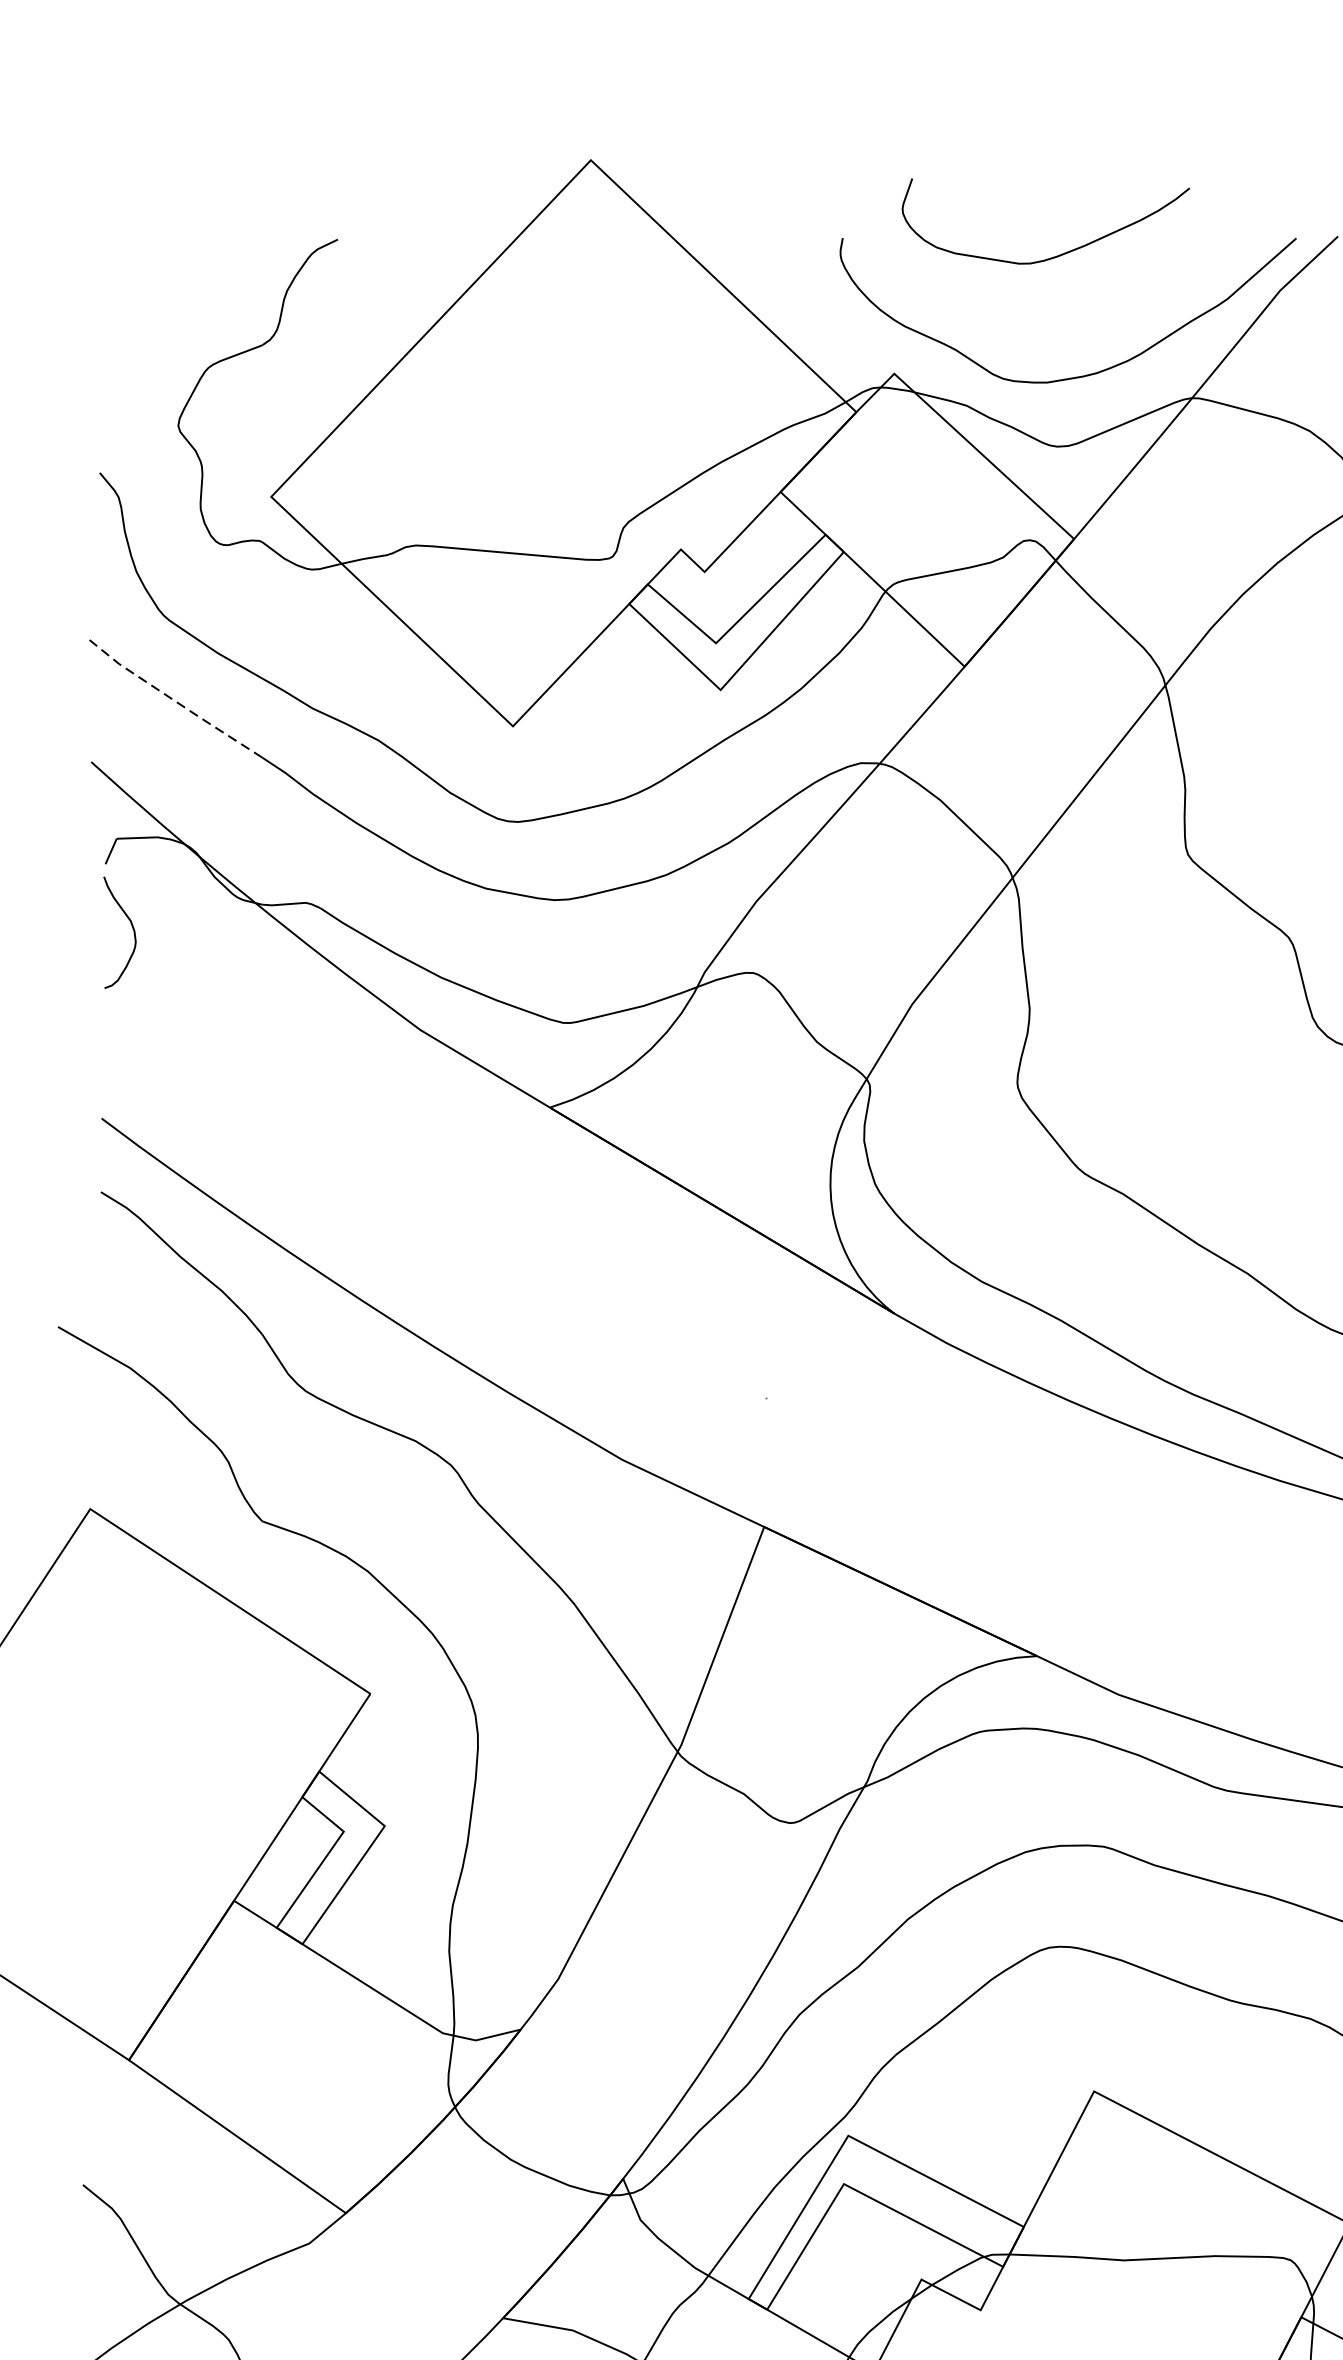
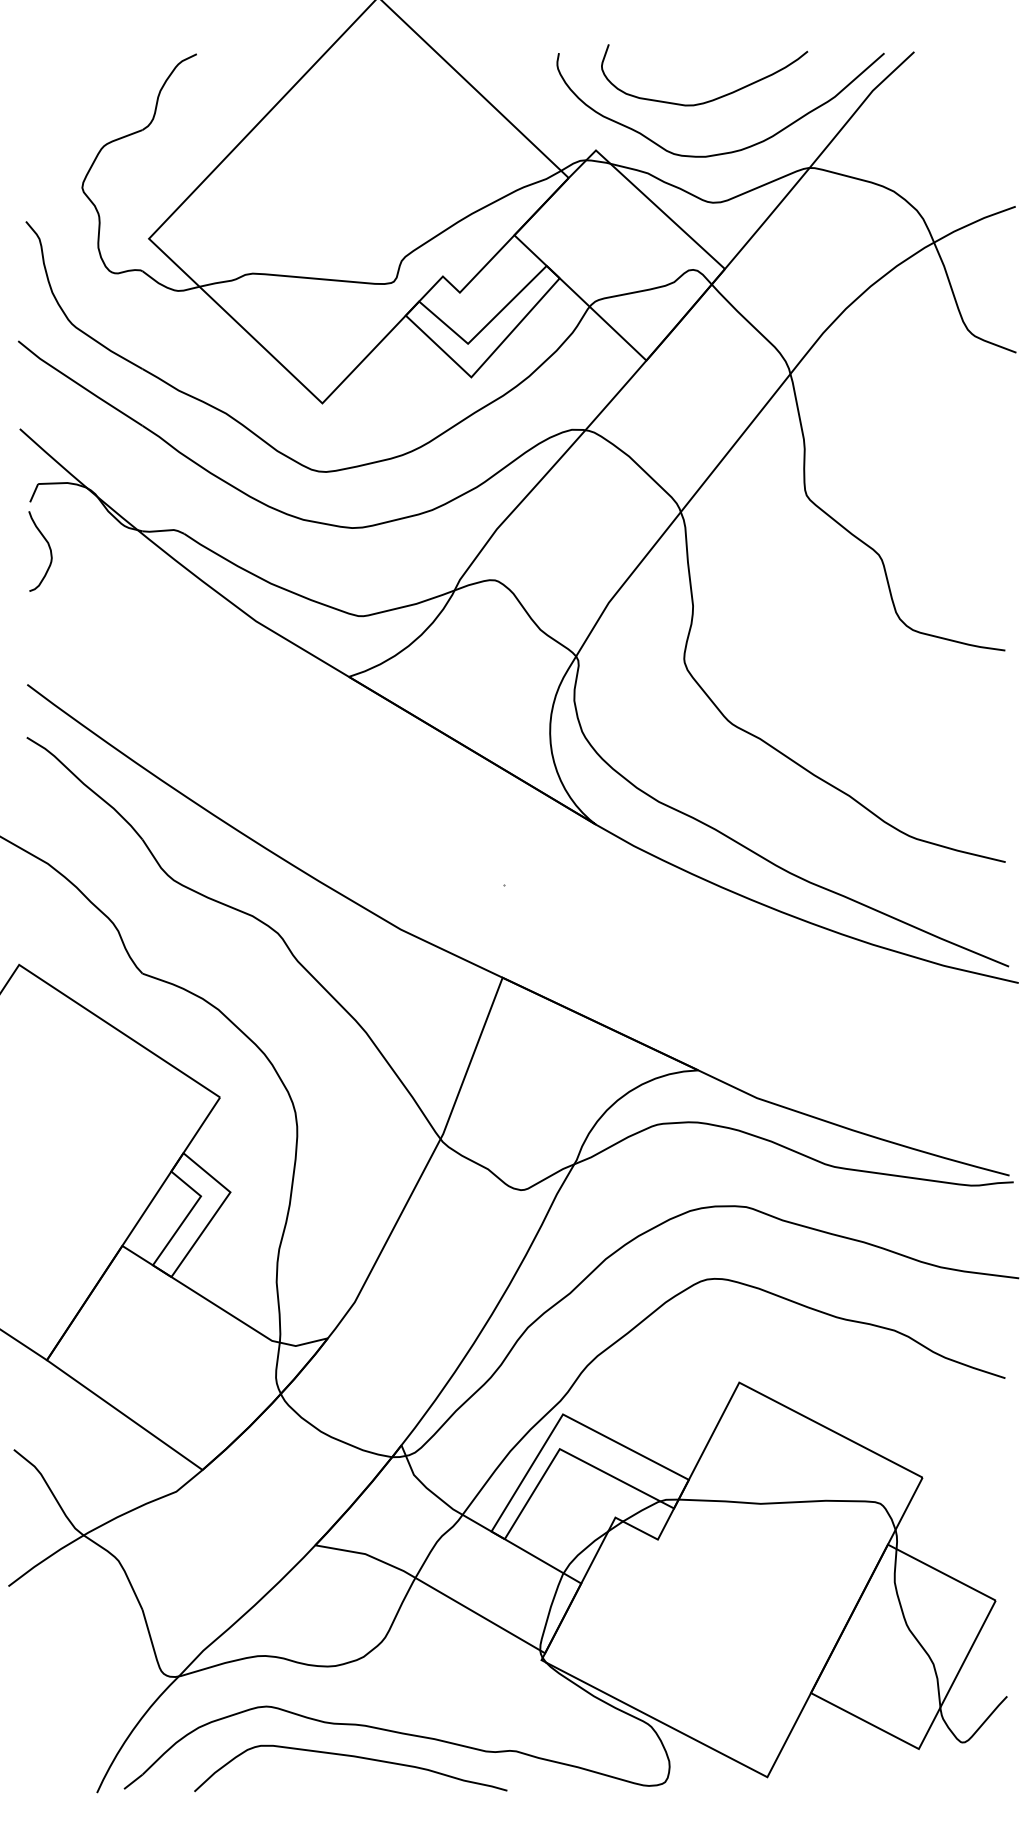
curve: (1055, 255) -> (711, 99), moved
line: (174, 700) -> (79, 384), dashed -> solid

